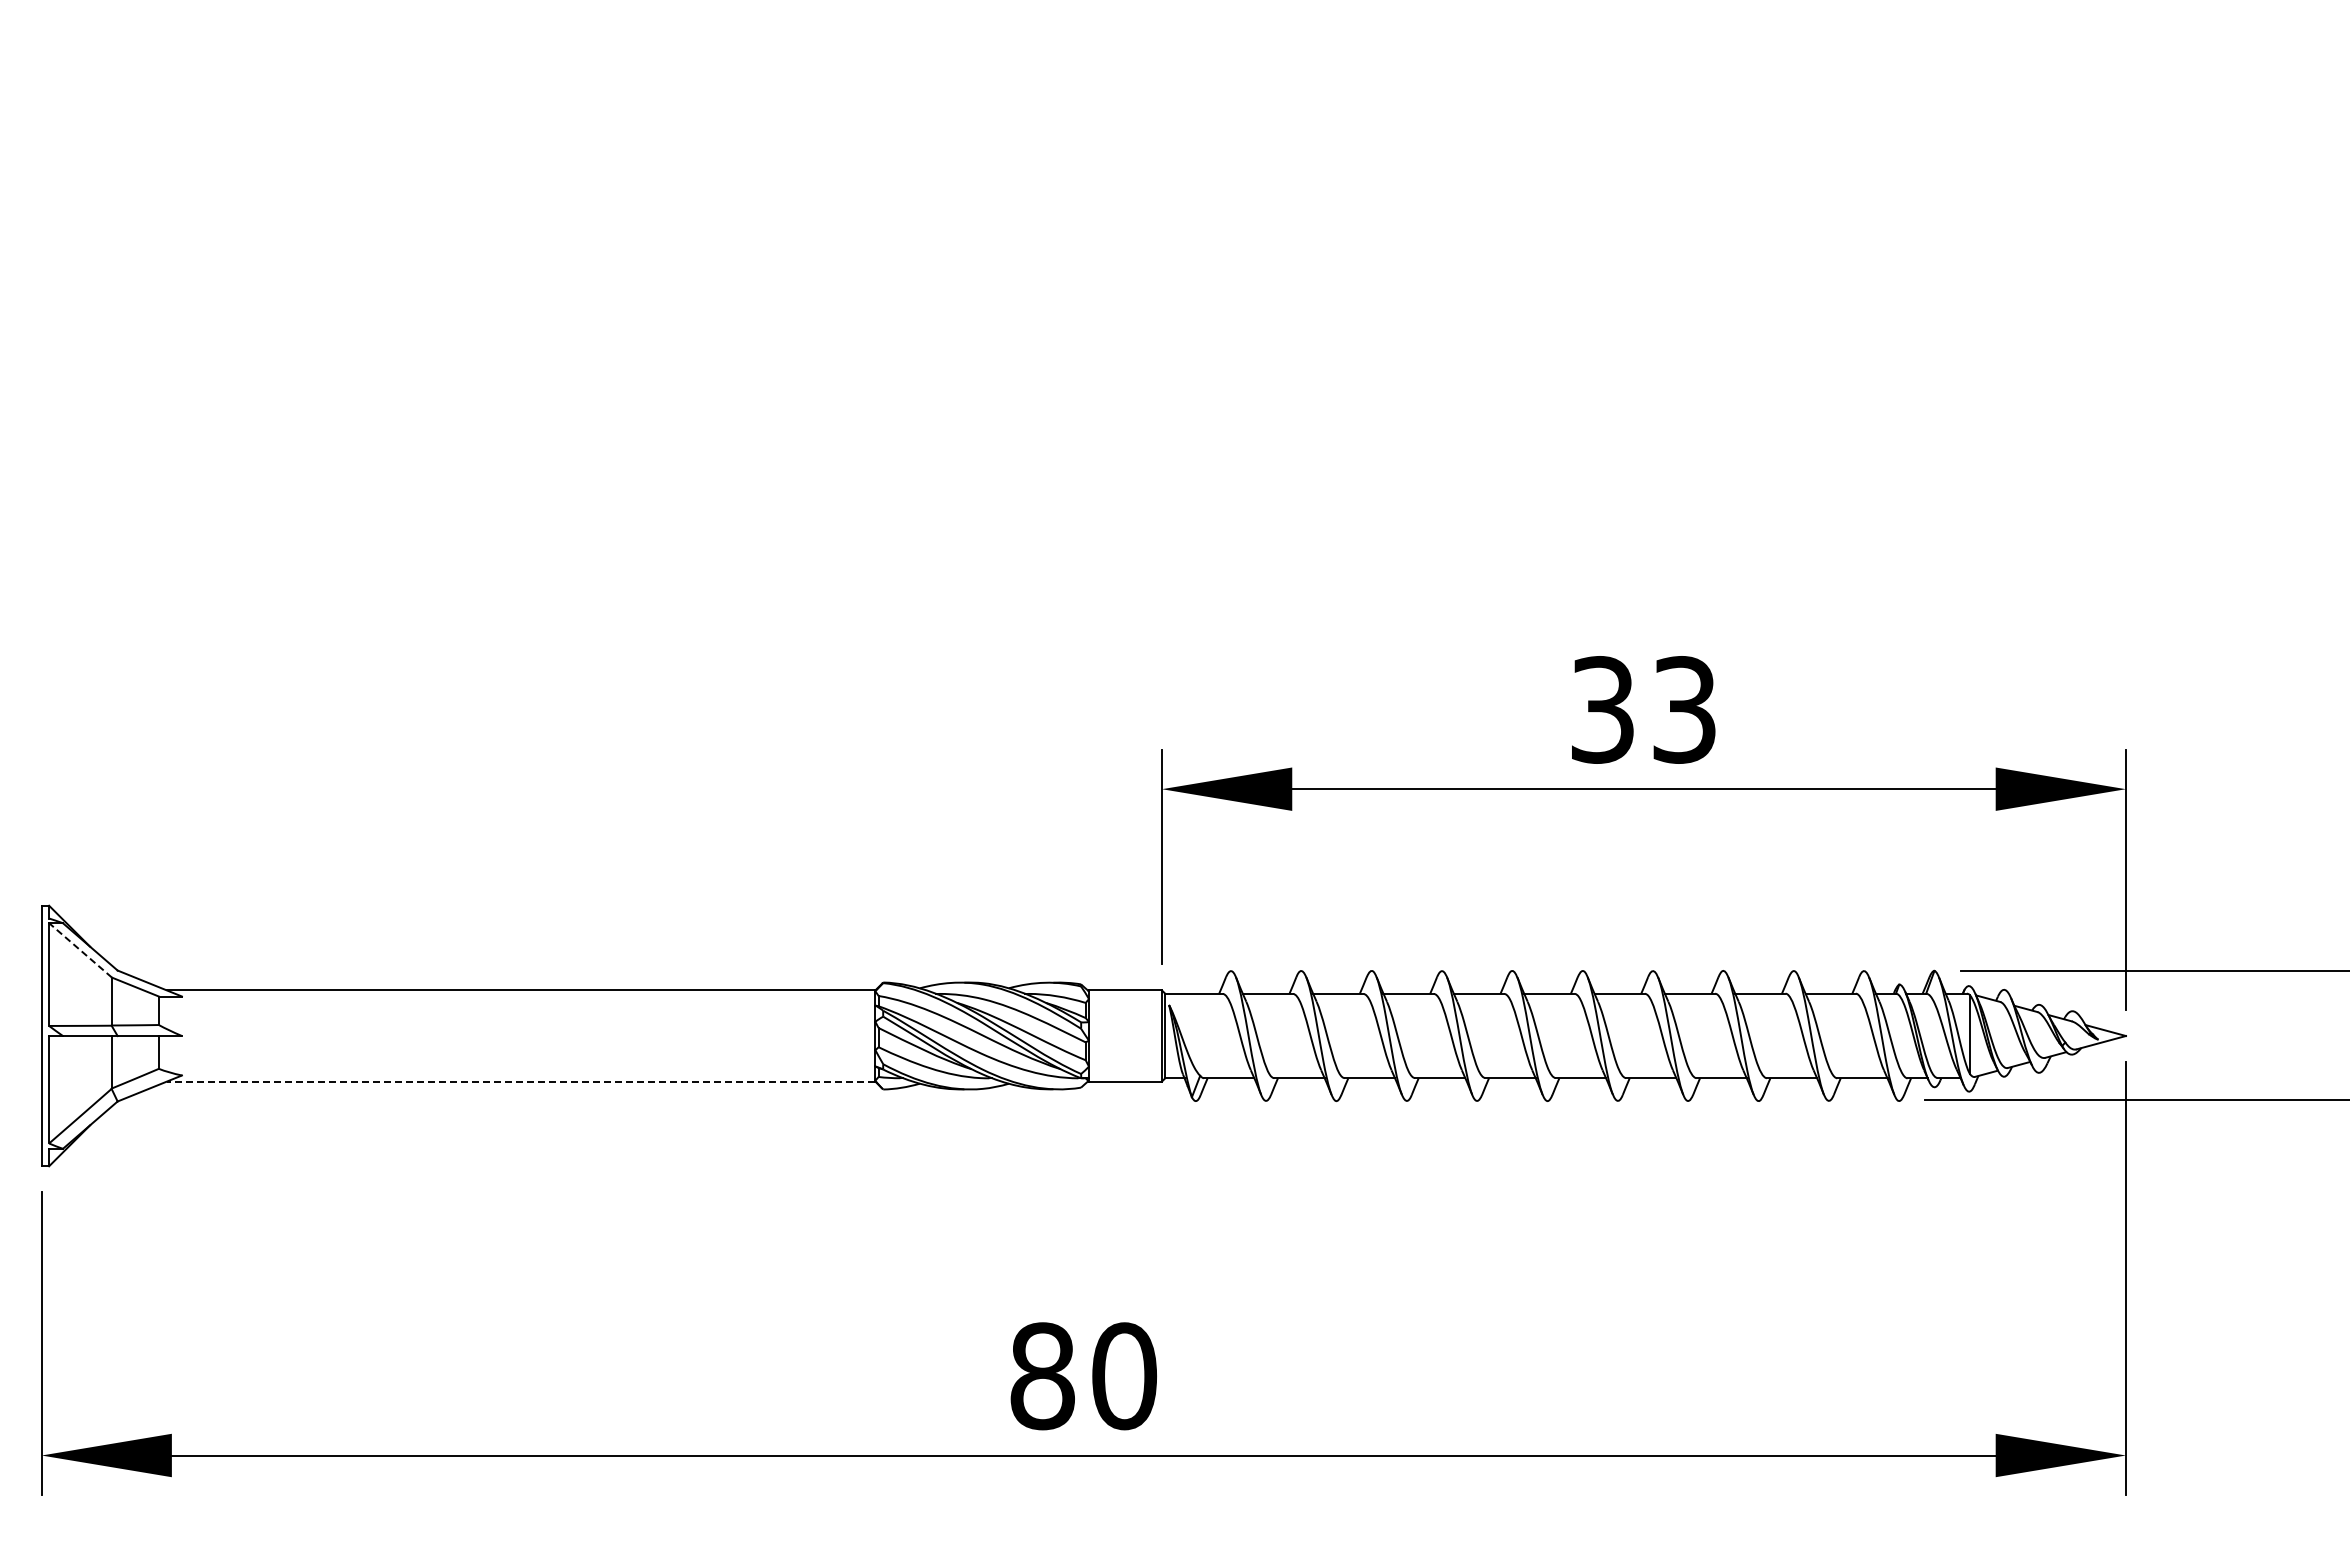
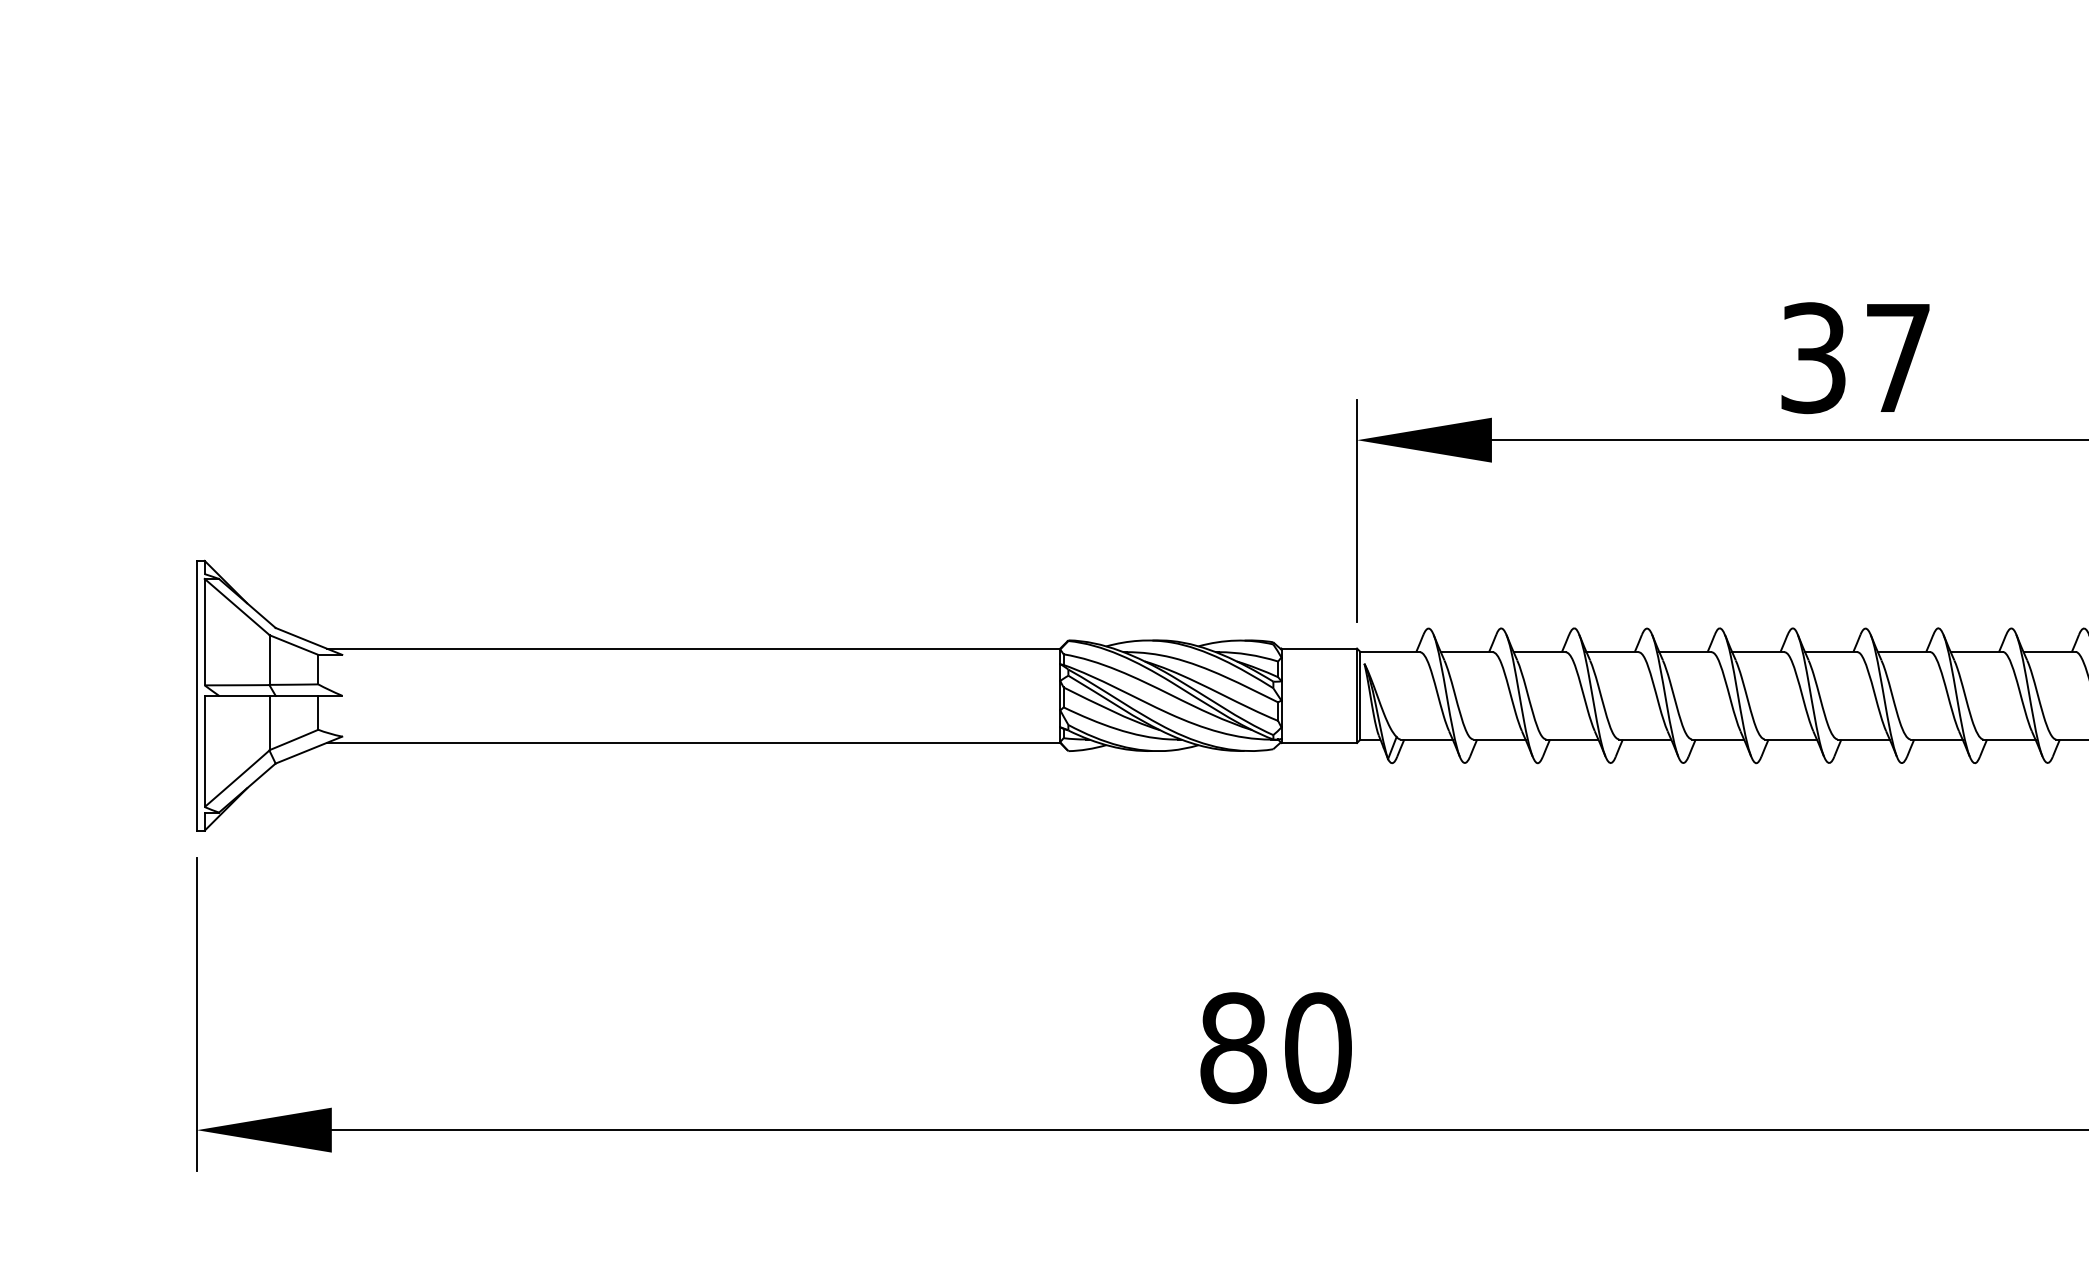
text: (1684, 709) -> (1898, 357), 33 -> 37
line: (80, 950) -> (237, 607), dashed -> solid
line: (520, 1081) -> (692, 742), dashed -> solid

